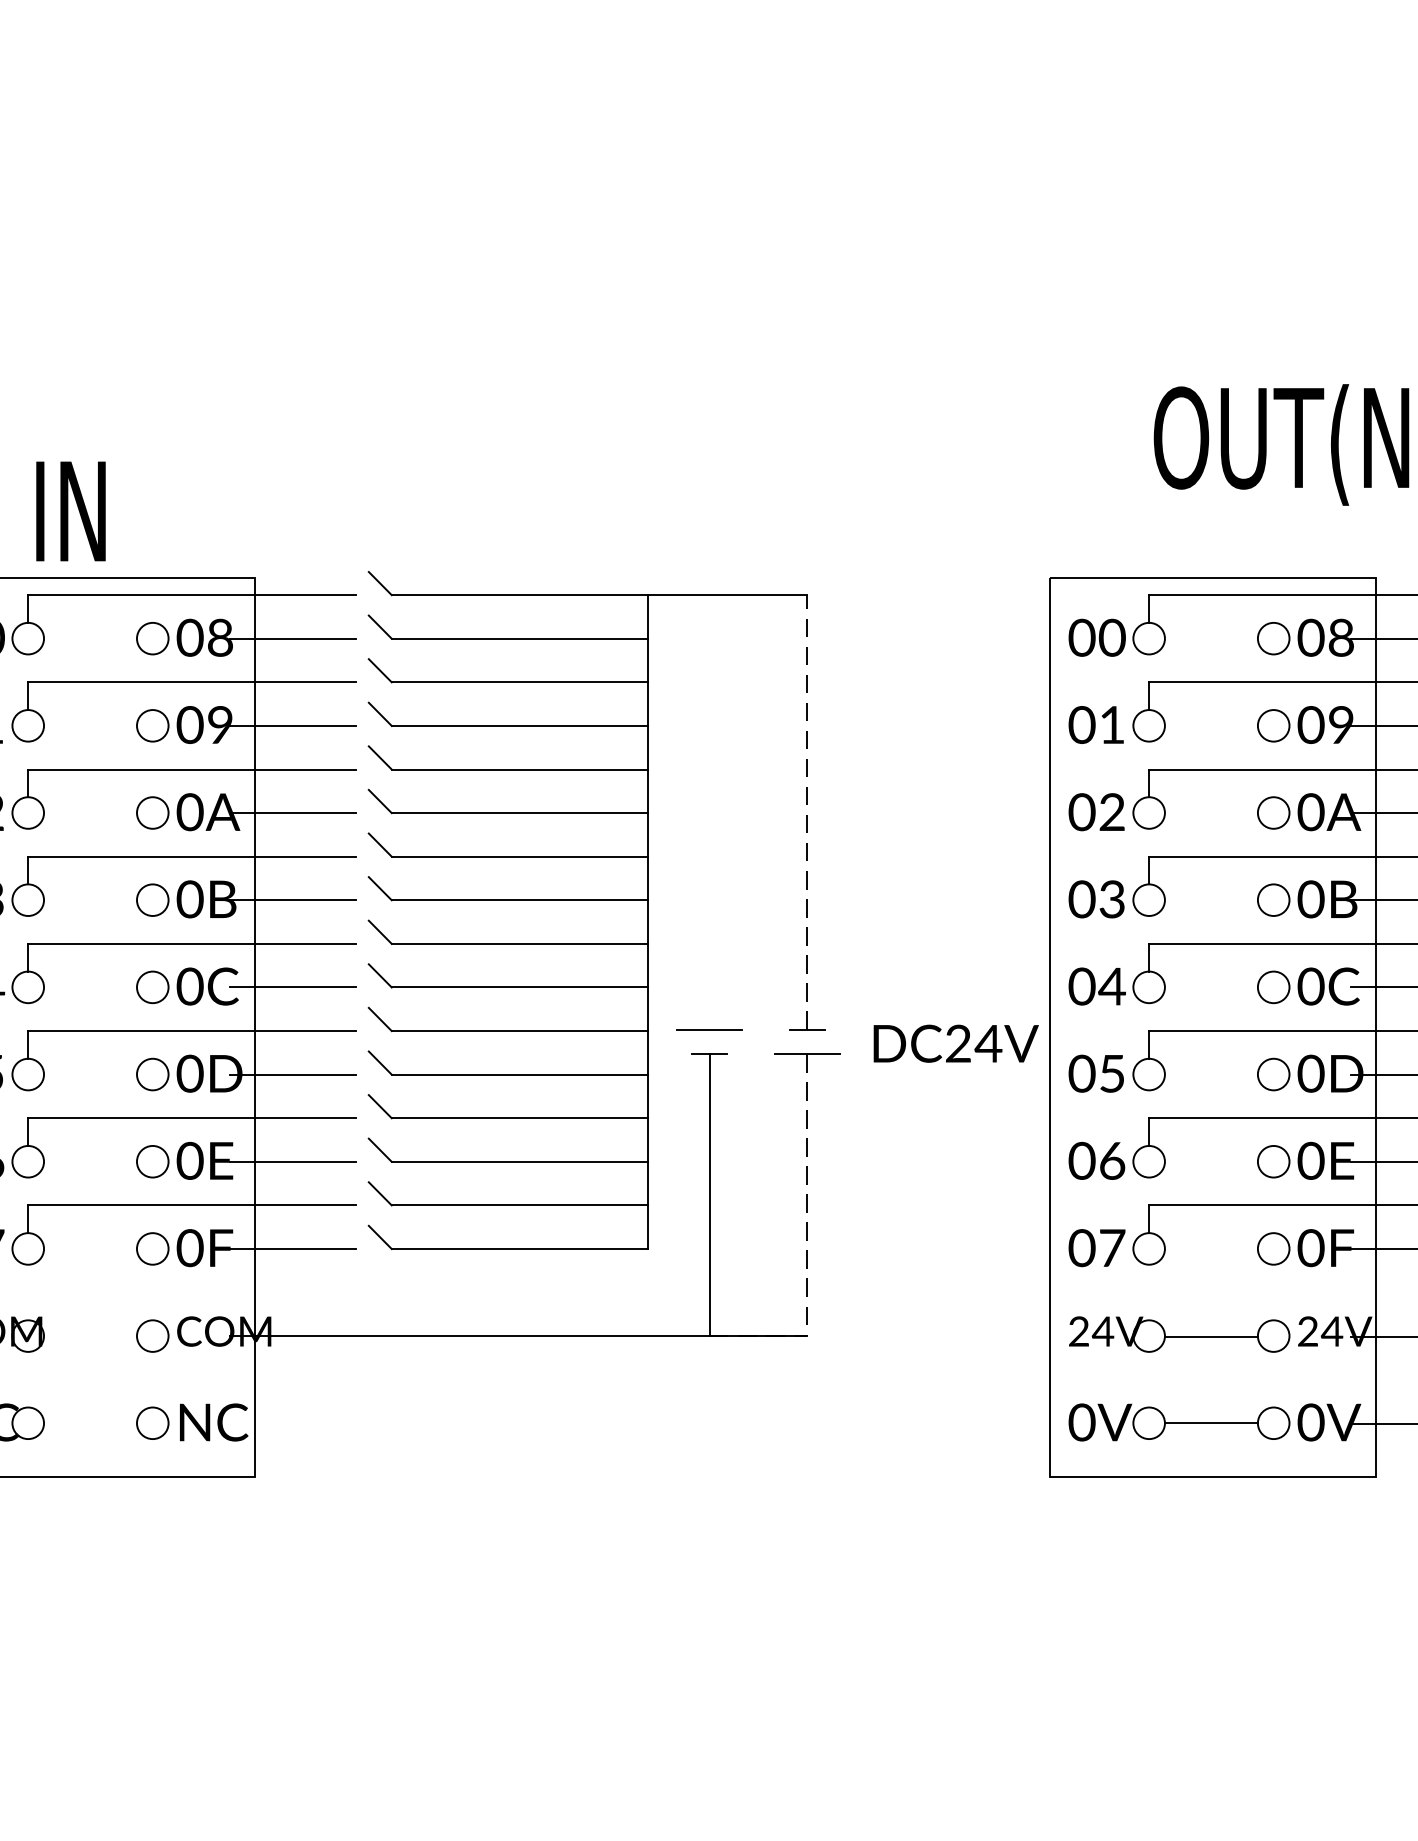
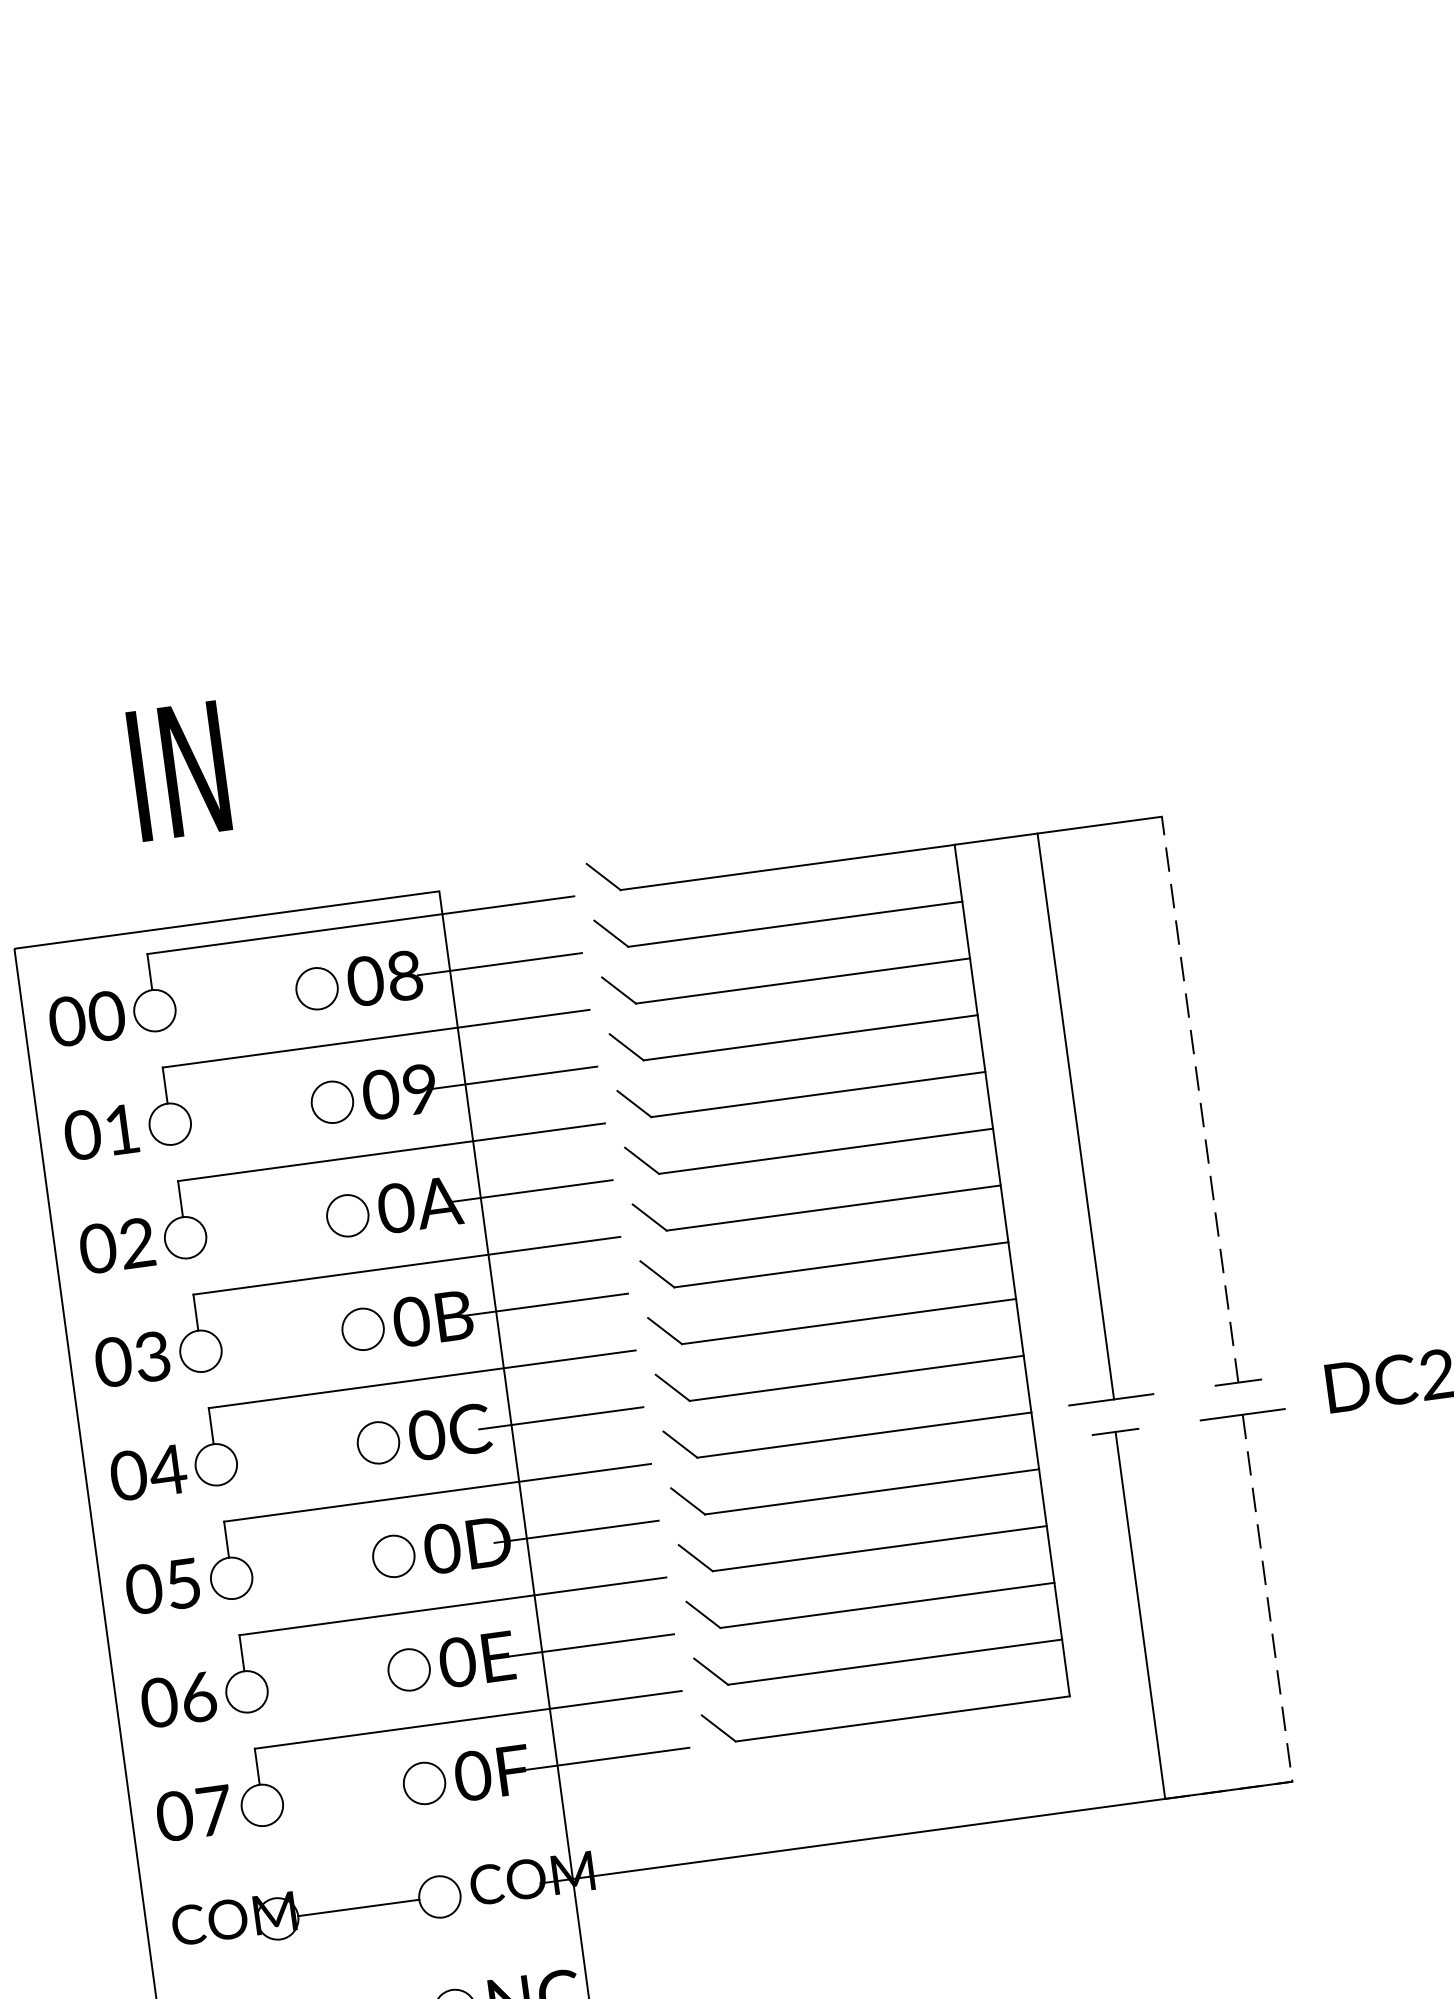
text: (70, 511) -> (178, 771), moved
line: (711, 812) -> (1075, 1116), added
line: (90, 1336) -> (358, 1908), added

